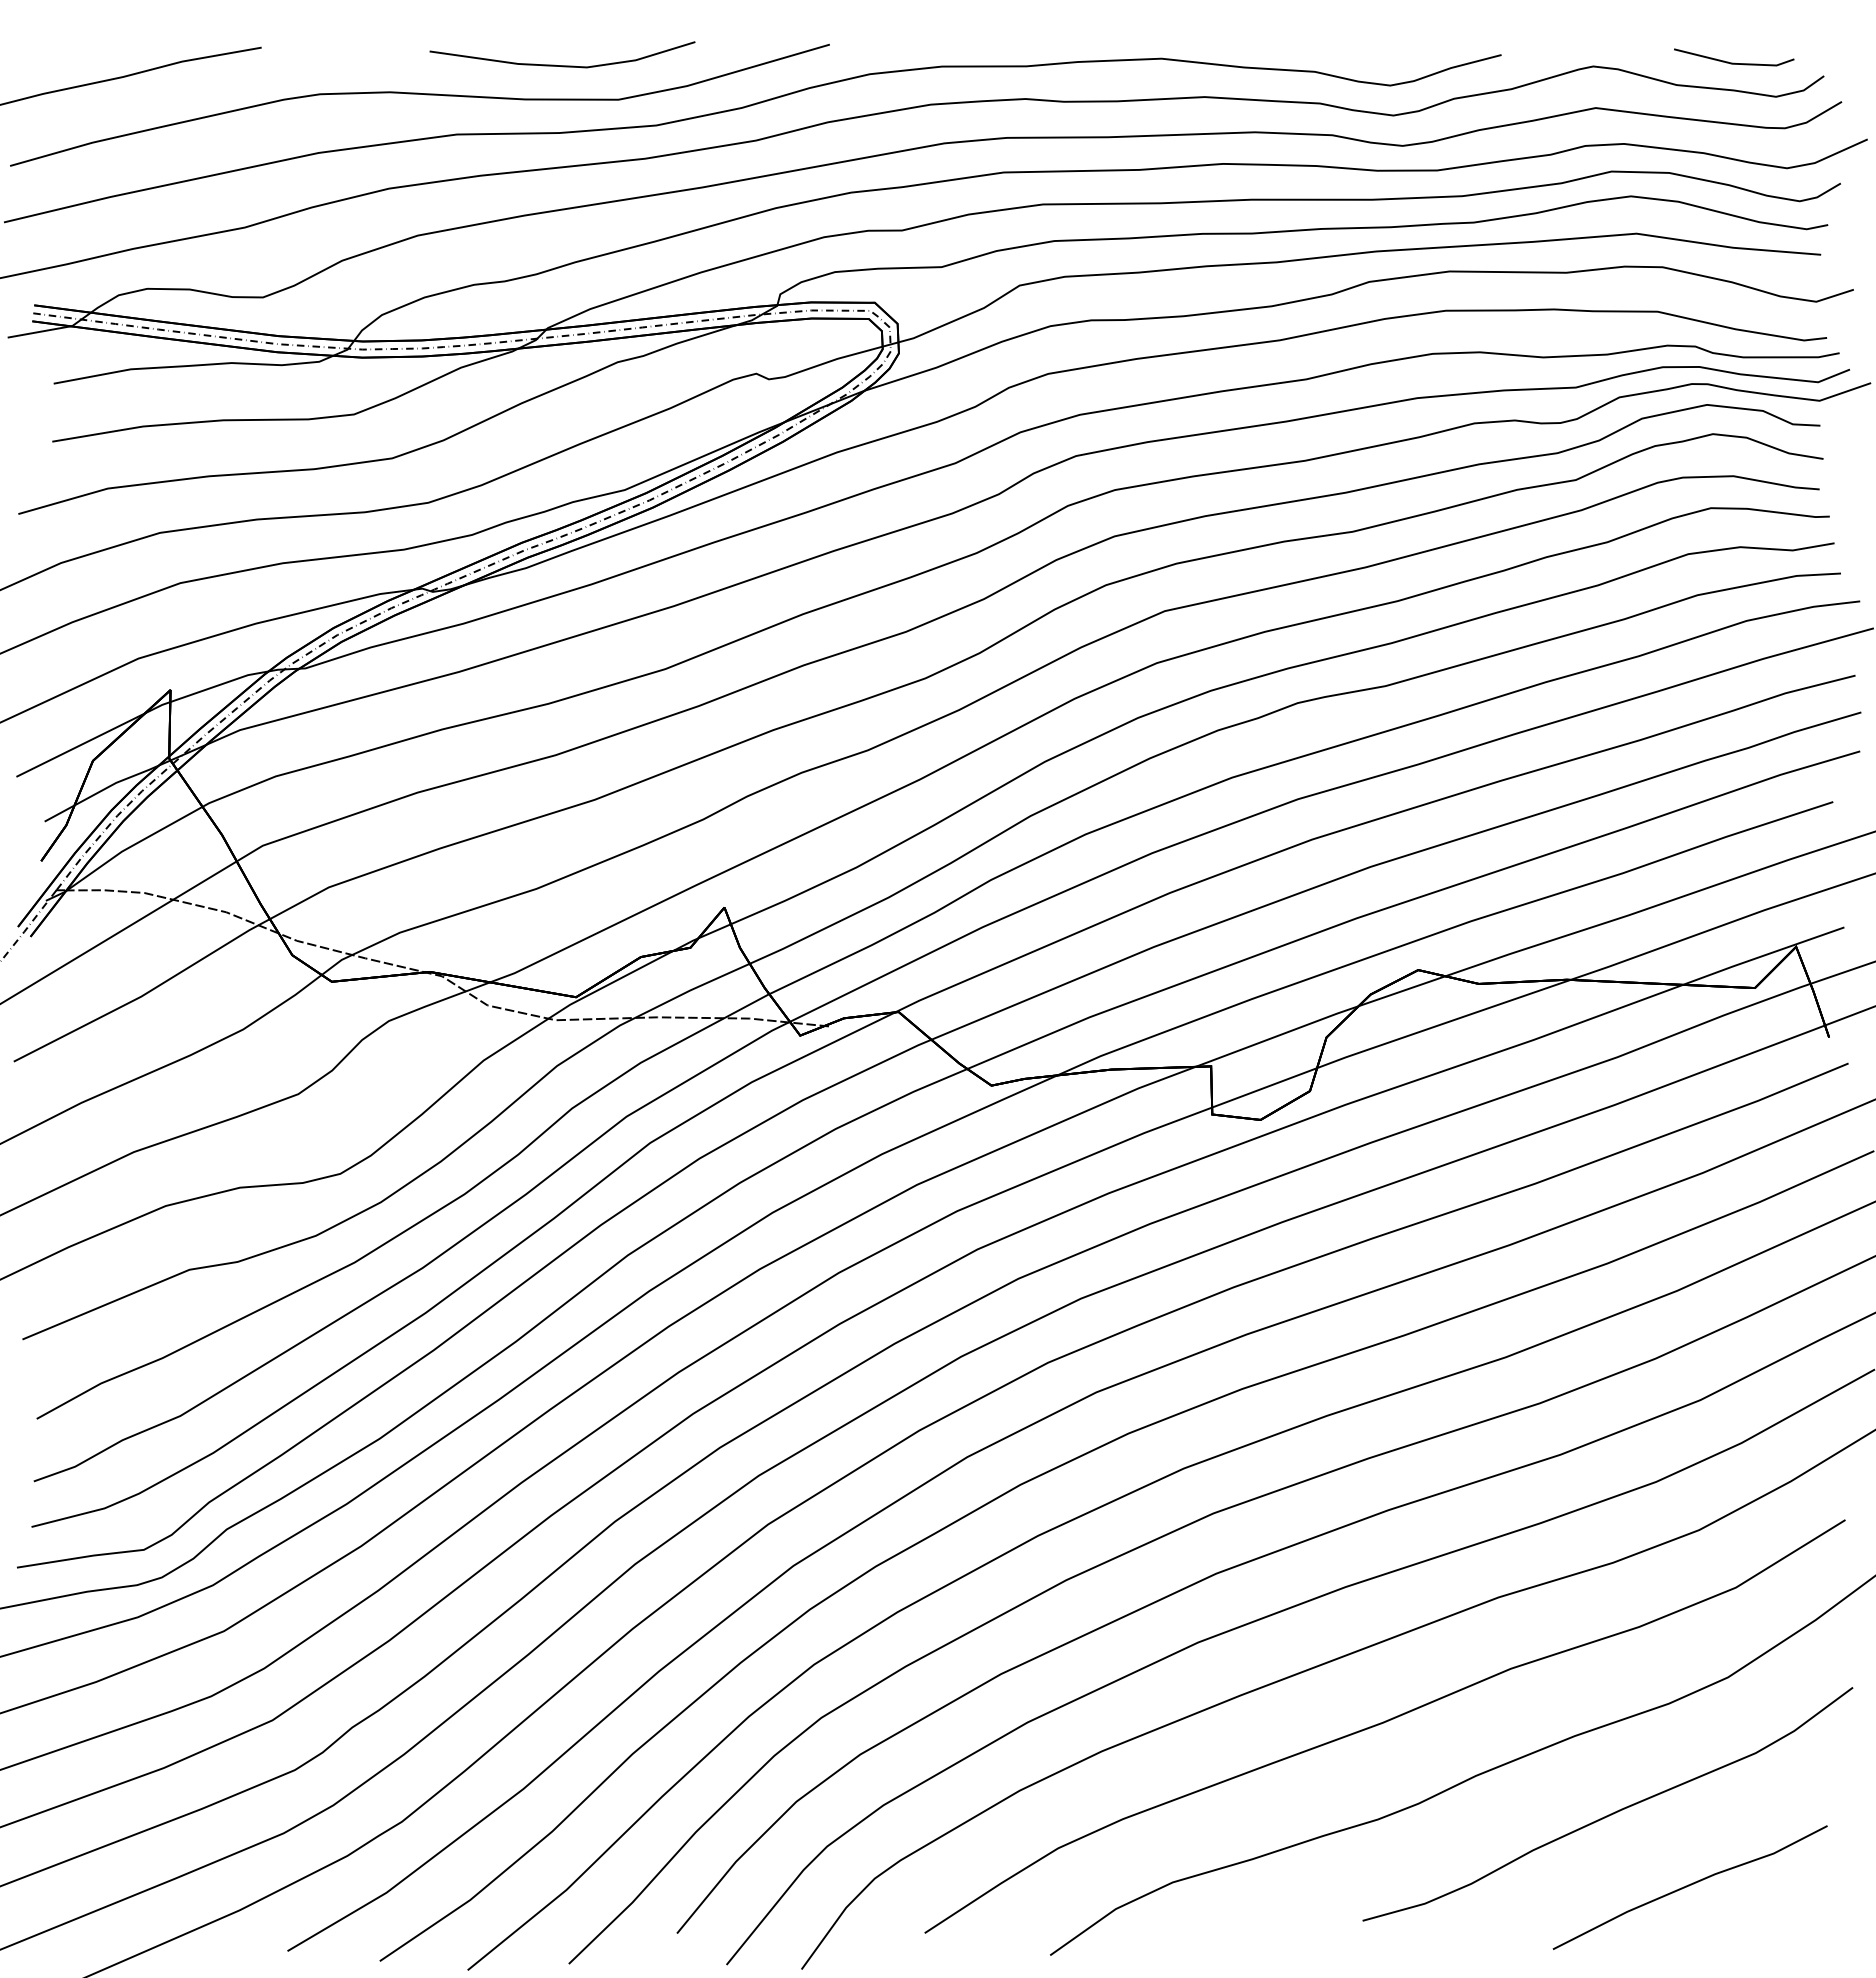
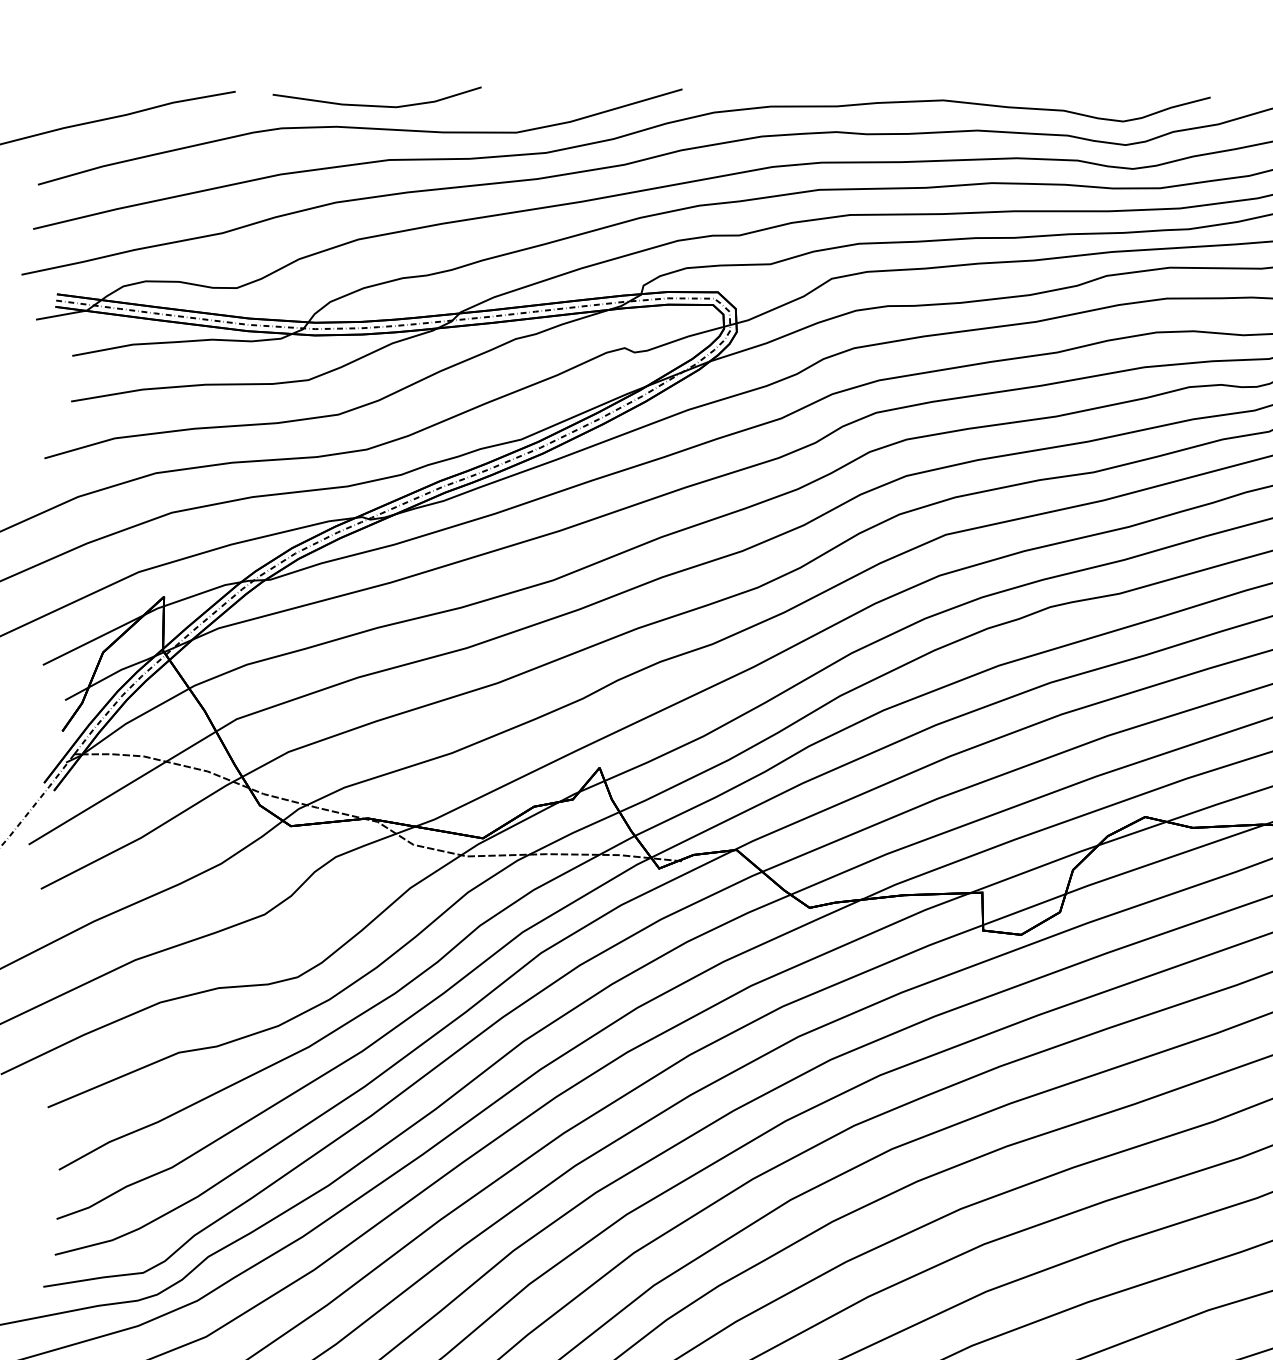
line: (562, 65) -> (377, 105), moved

